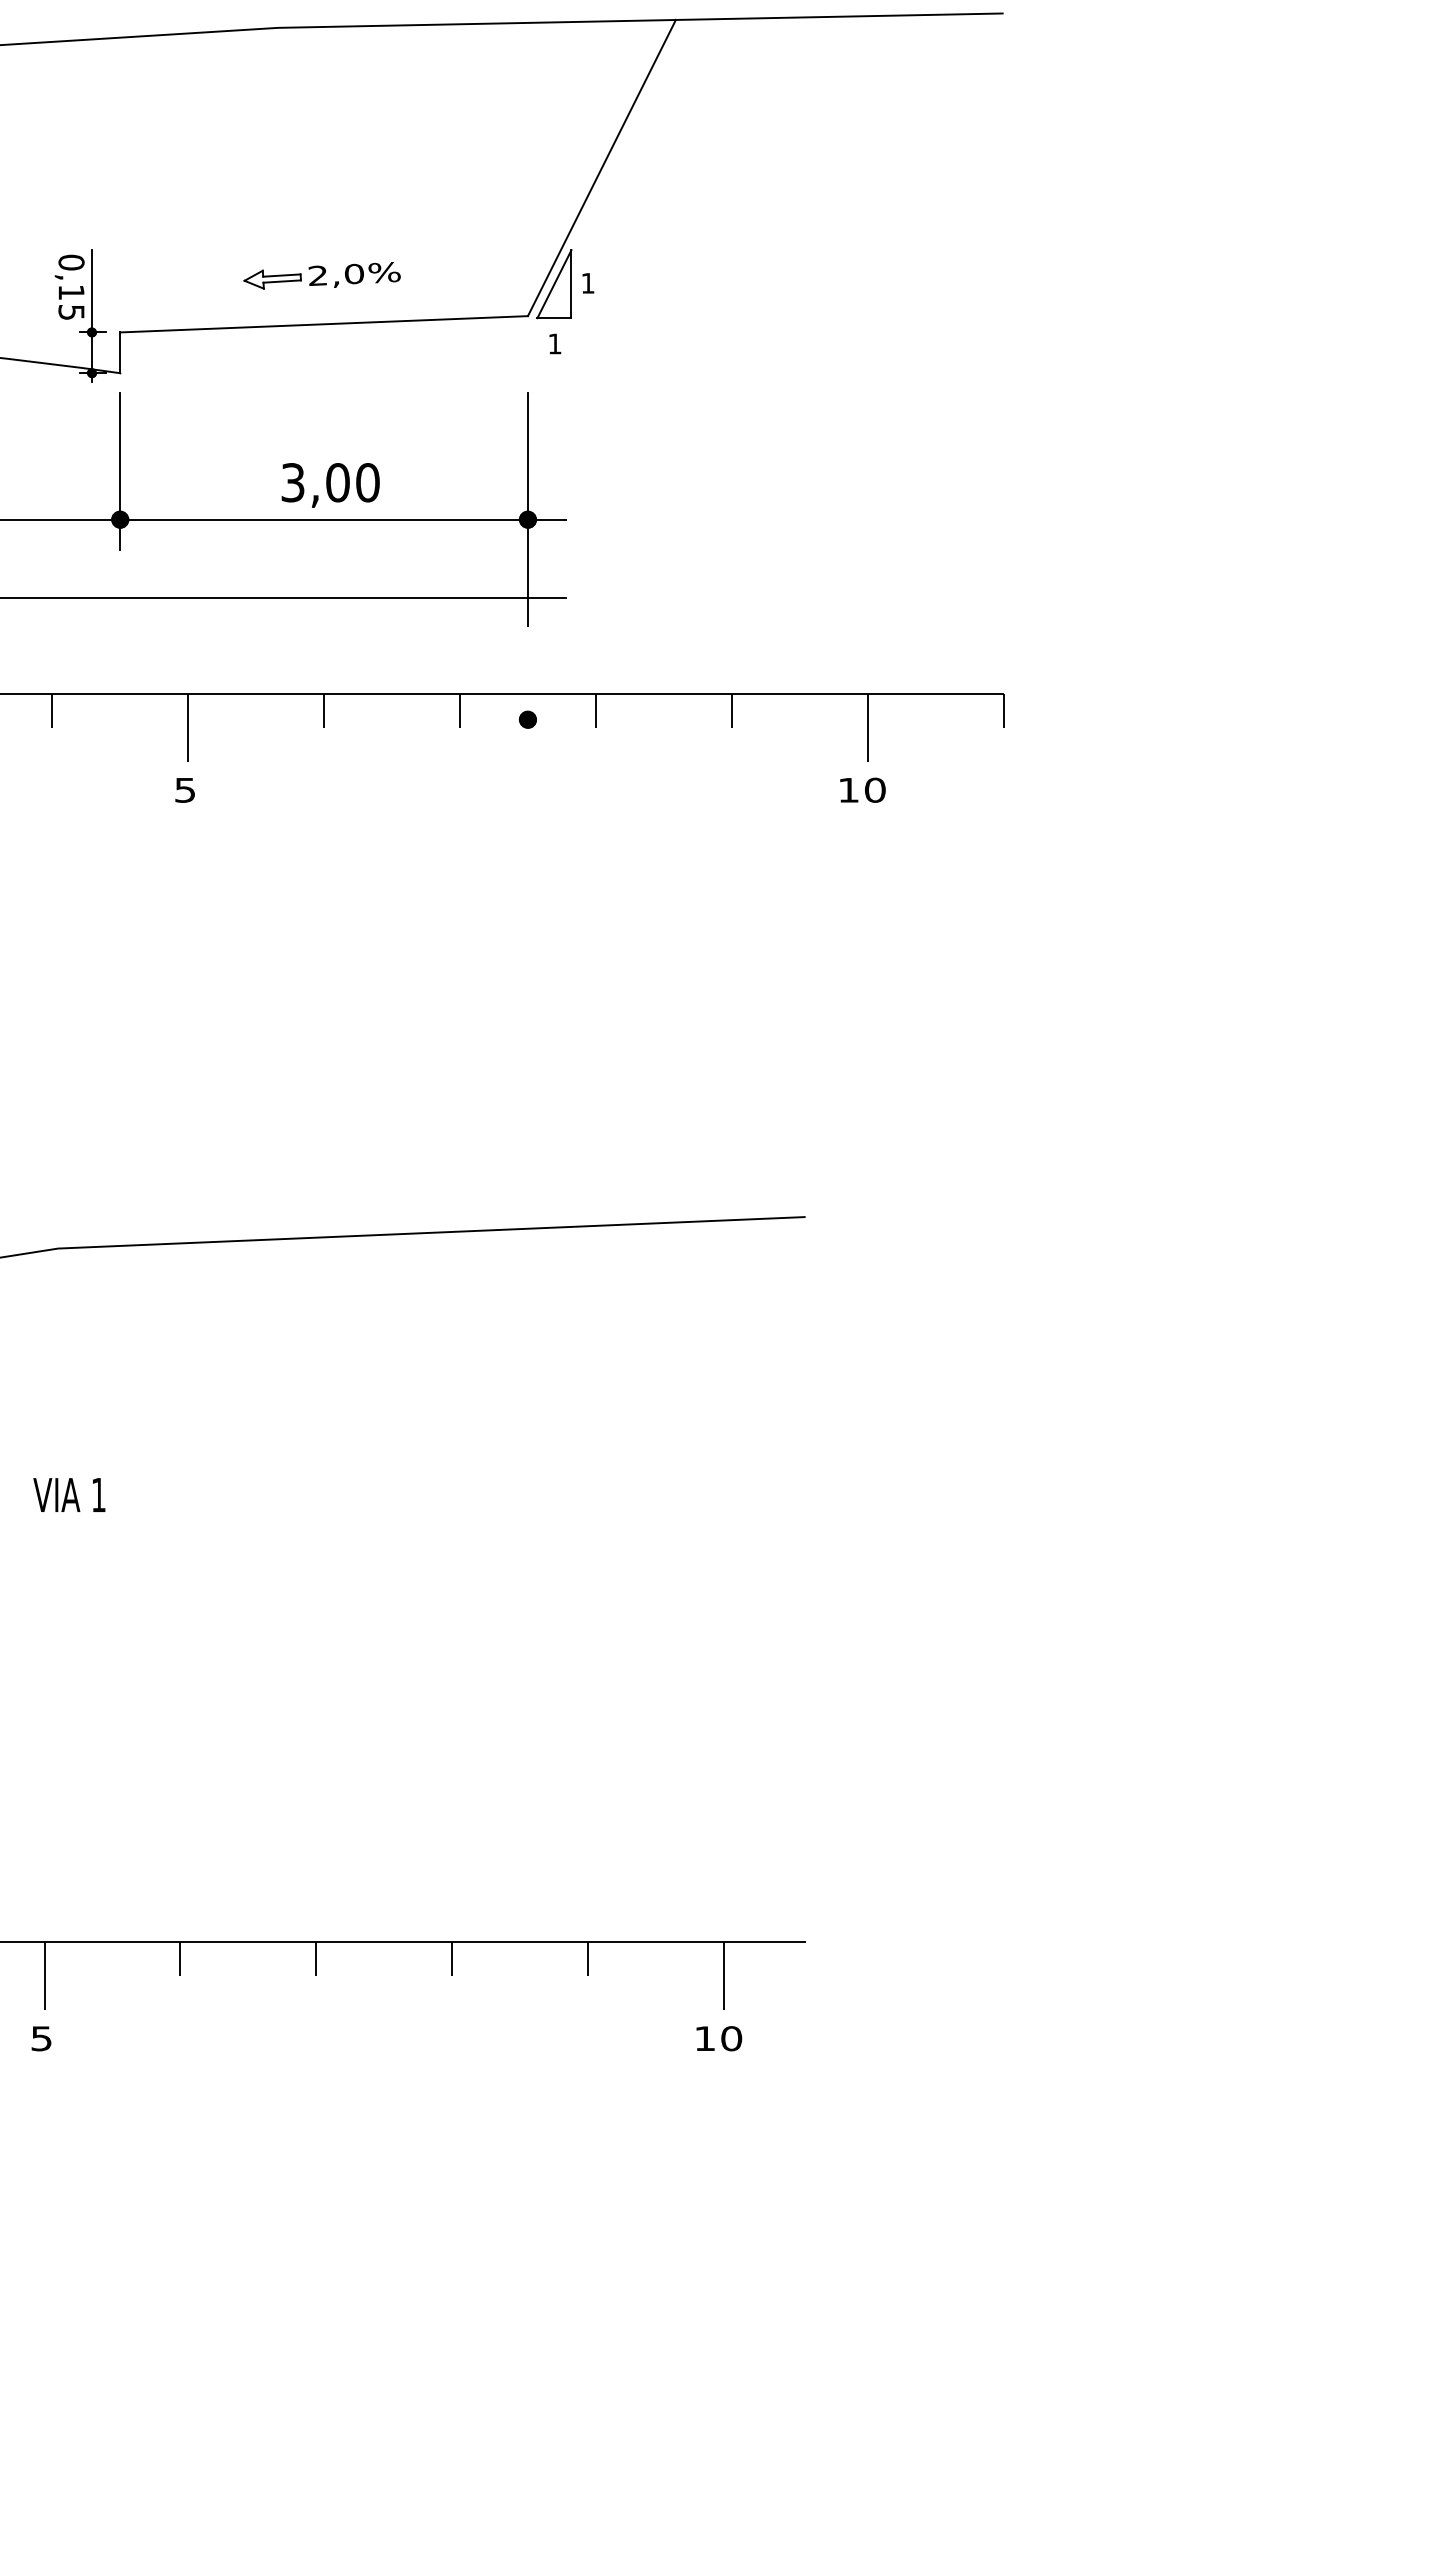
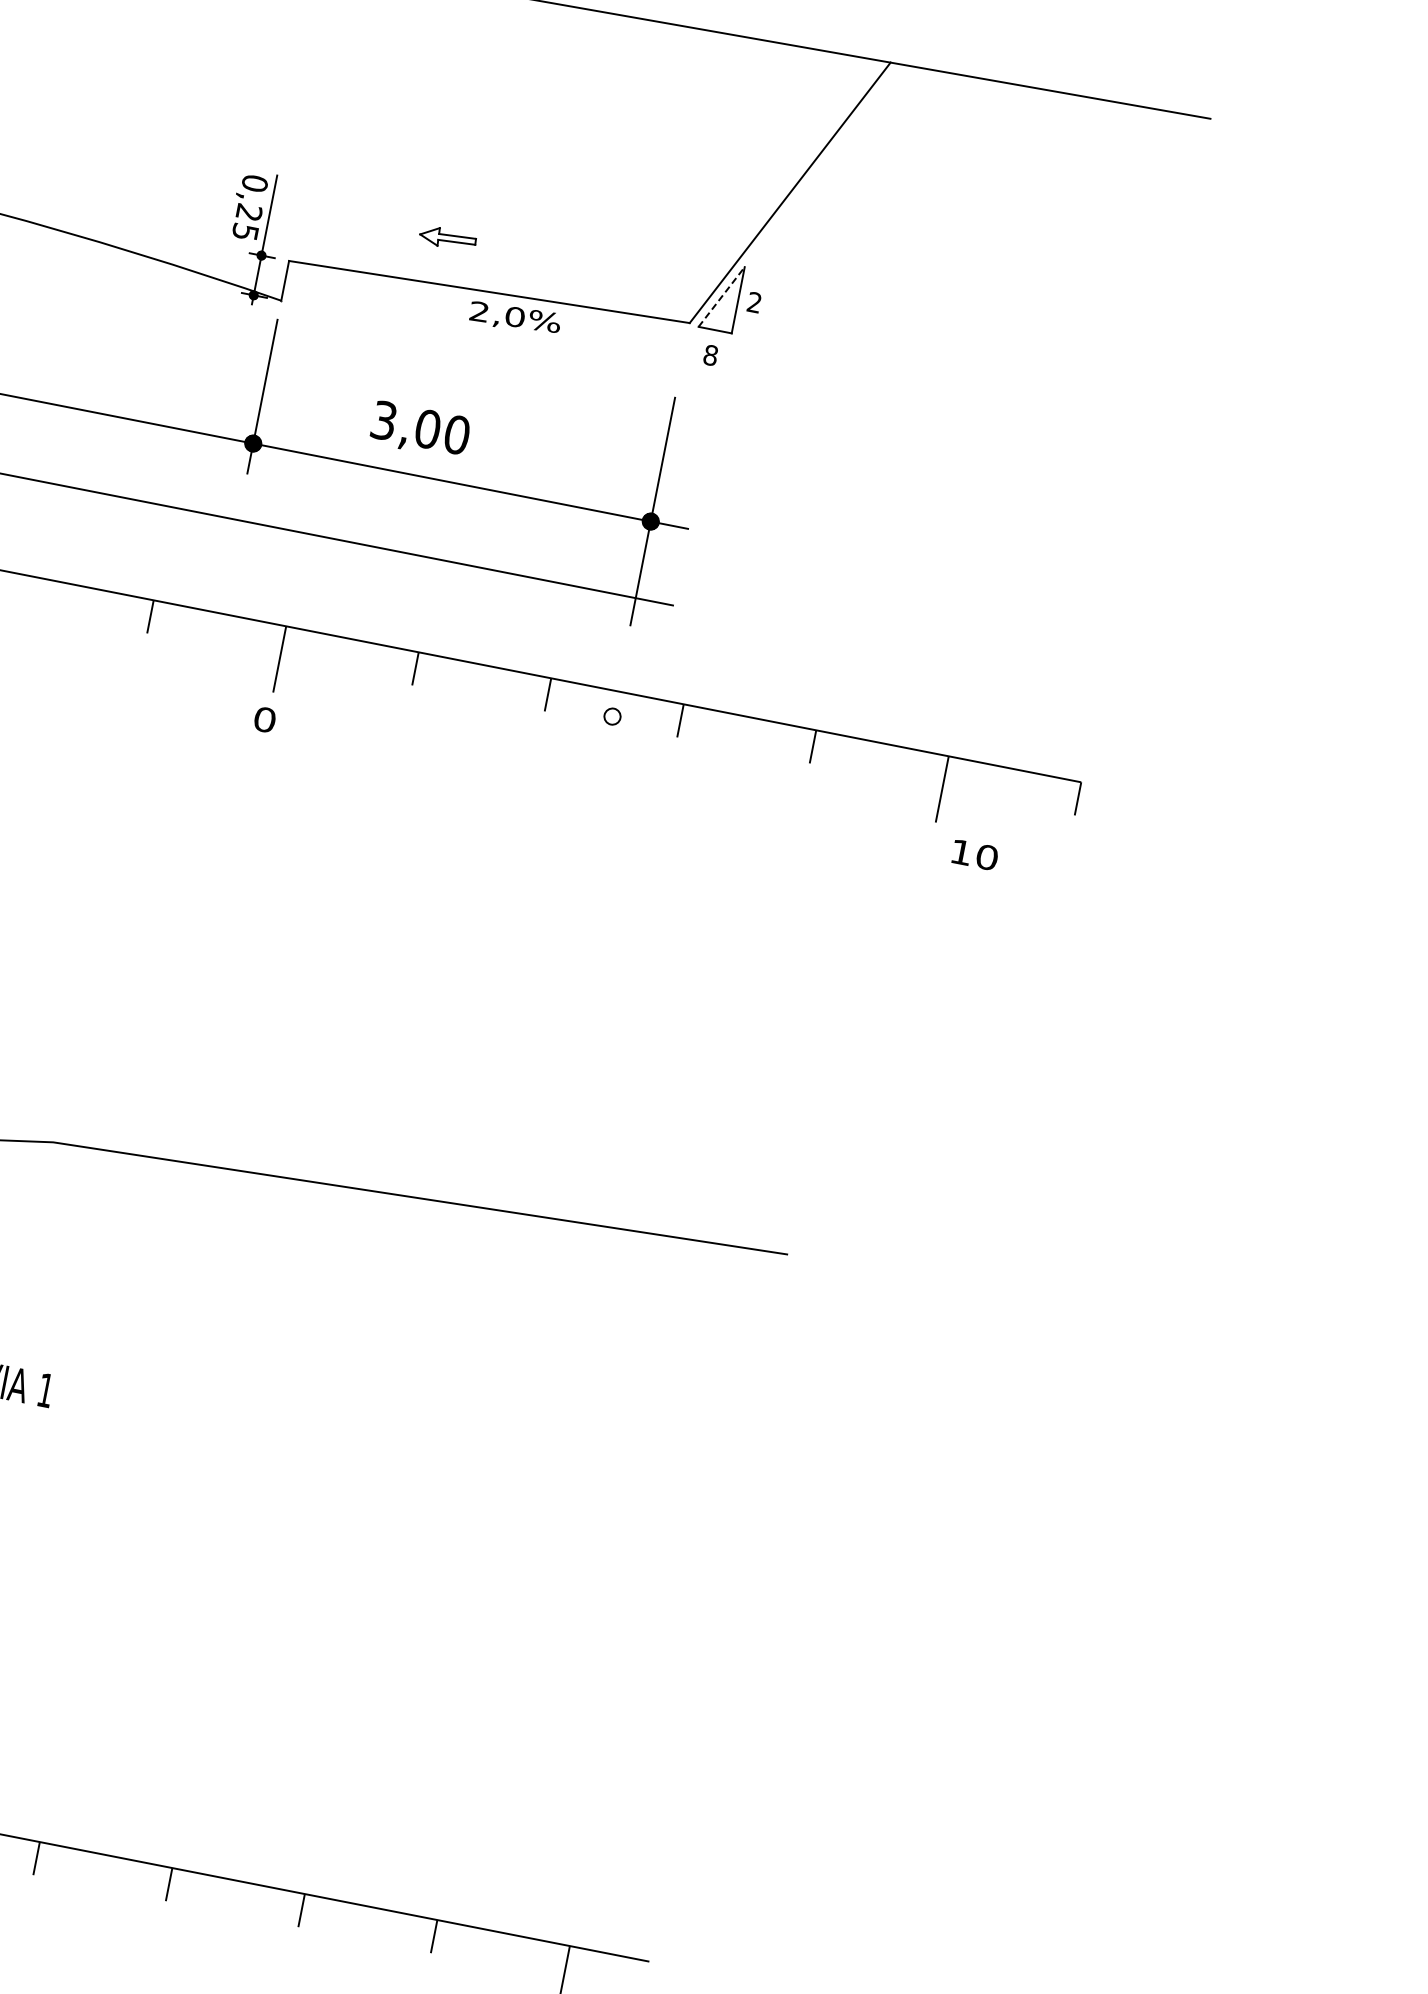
text: (354, 274) -> (515, 317), moved
text: (587, 282) -> (754, 301), 1 -> 2
line: (554, 284) -> (721, 297), solid -> dashed
text: (71, 292) -> (249, 212), 0,15 -> 0,25
text: (554, 343) -> (710, 354), 1 -> 8
text: (330, 485) -> (420, 430), moved
hatch: (527, 719) -> (612, 716), removed
text: (185, 789) -> (265, 719), 5 -> 0
text: (862, 789) -> (974, 854), moved

